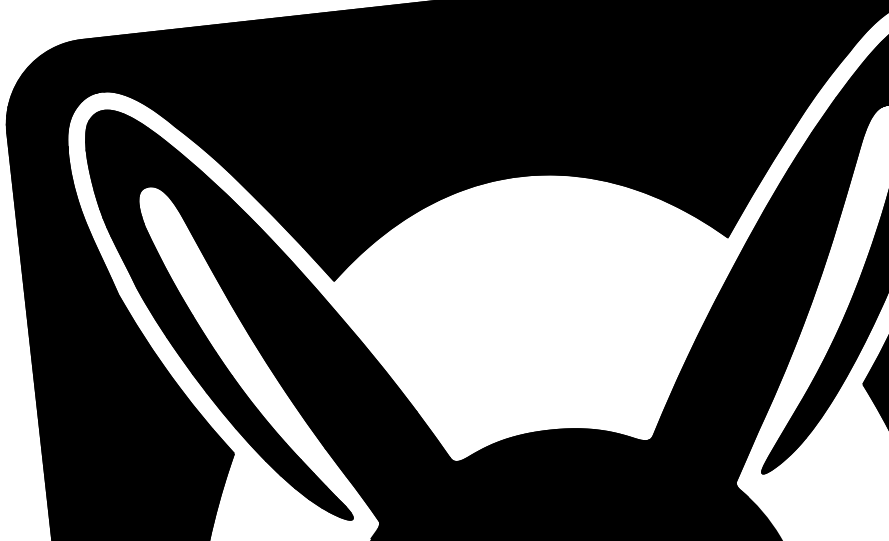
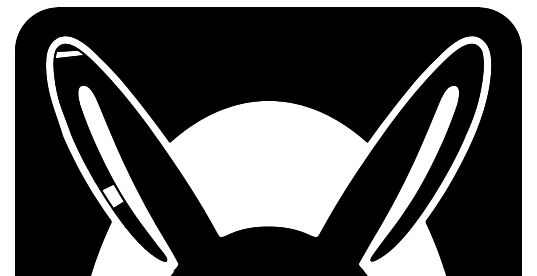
fill: (114, 129) -> (69, 54), removed
fill: (231, 402) -> (112, 196), removed

